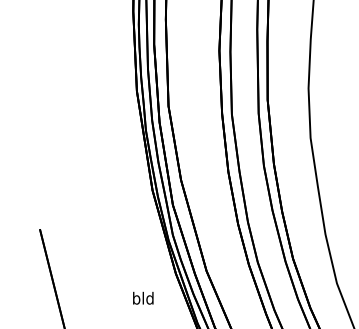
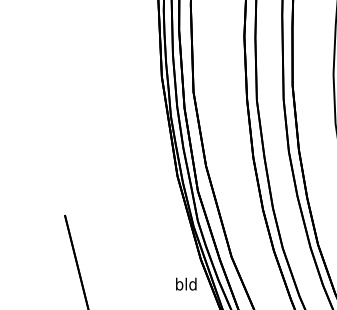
text: (143, 297) -> (186, 283), moved

